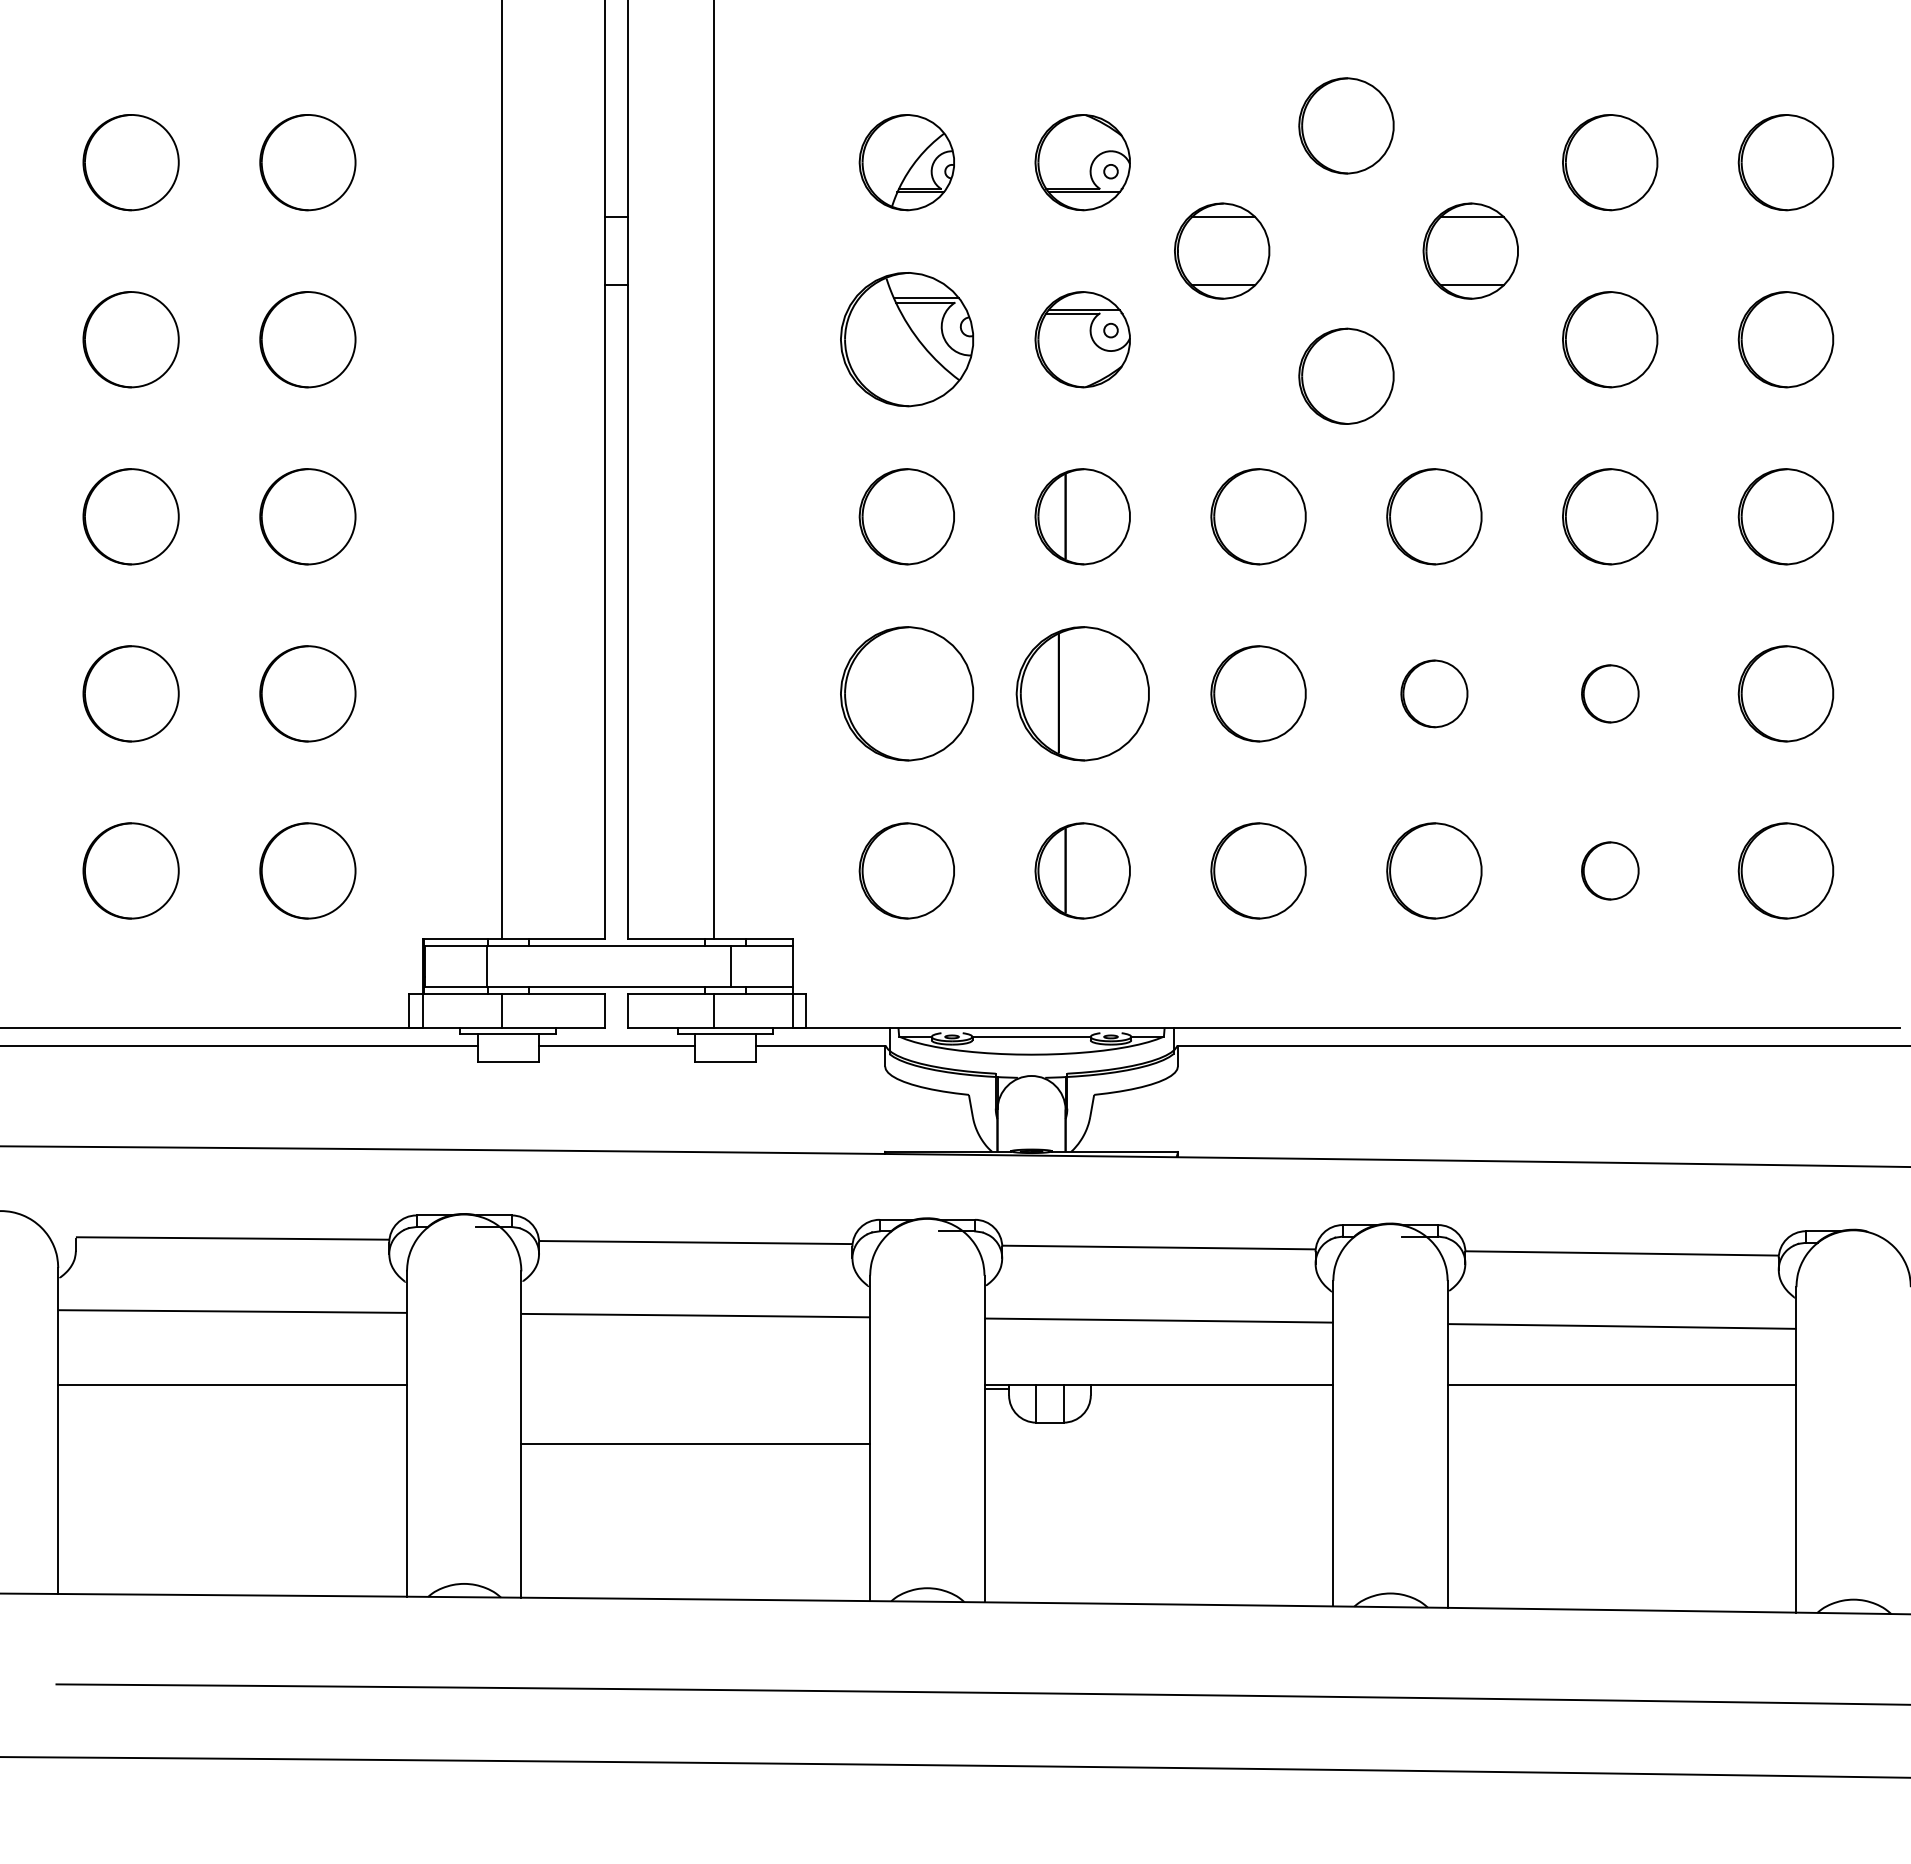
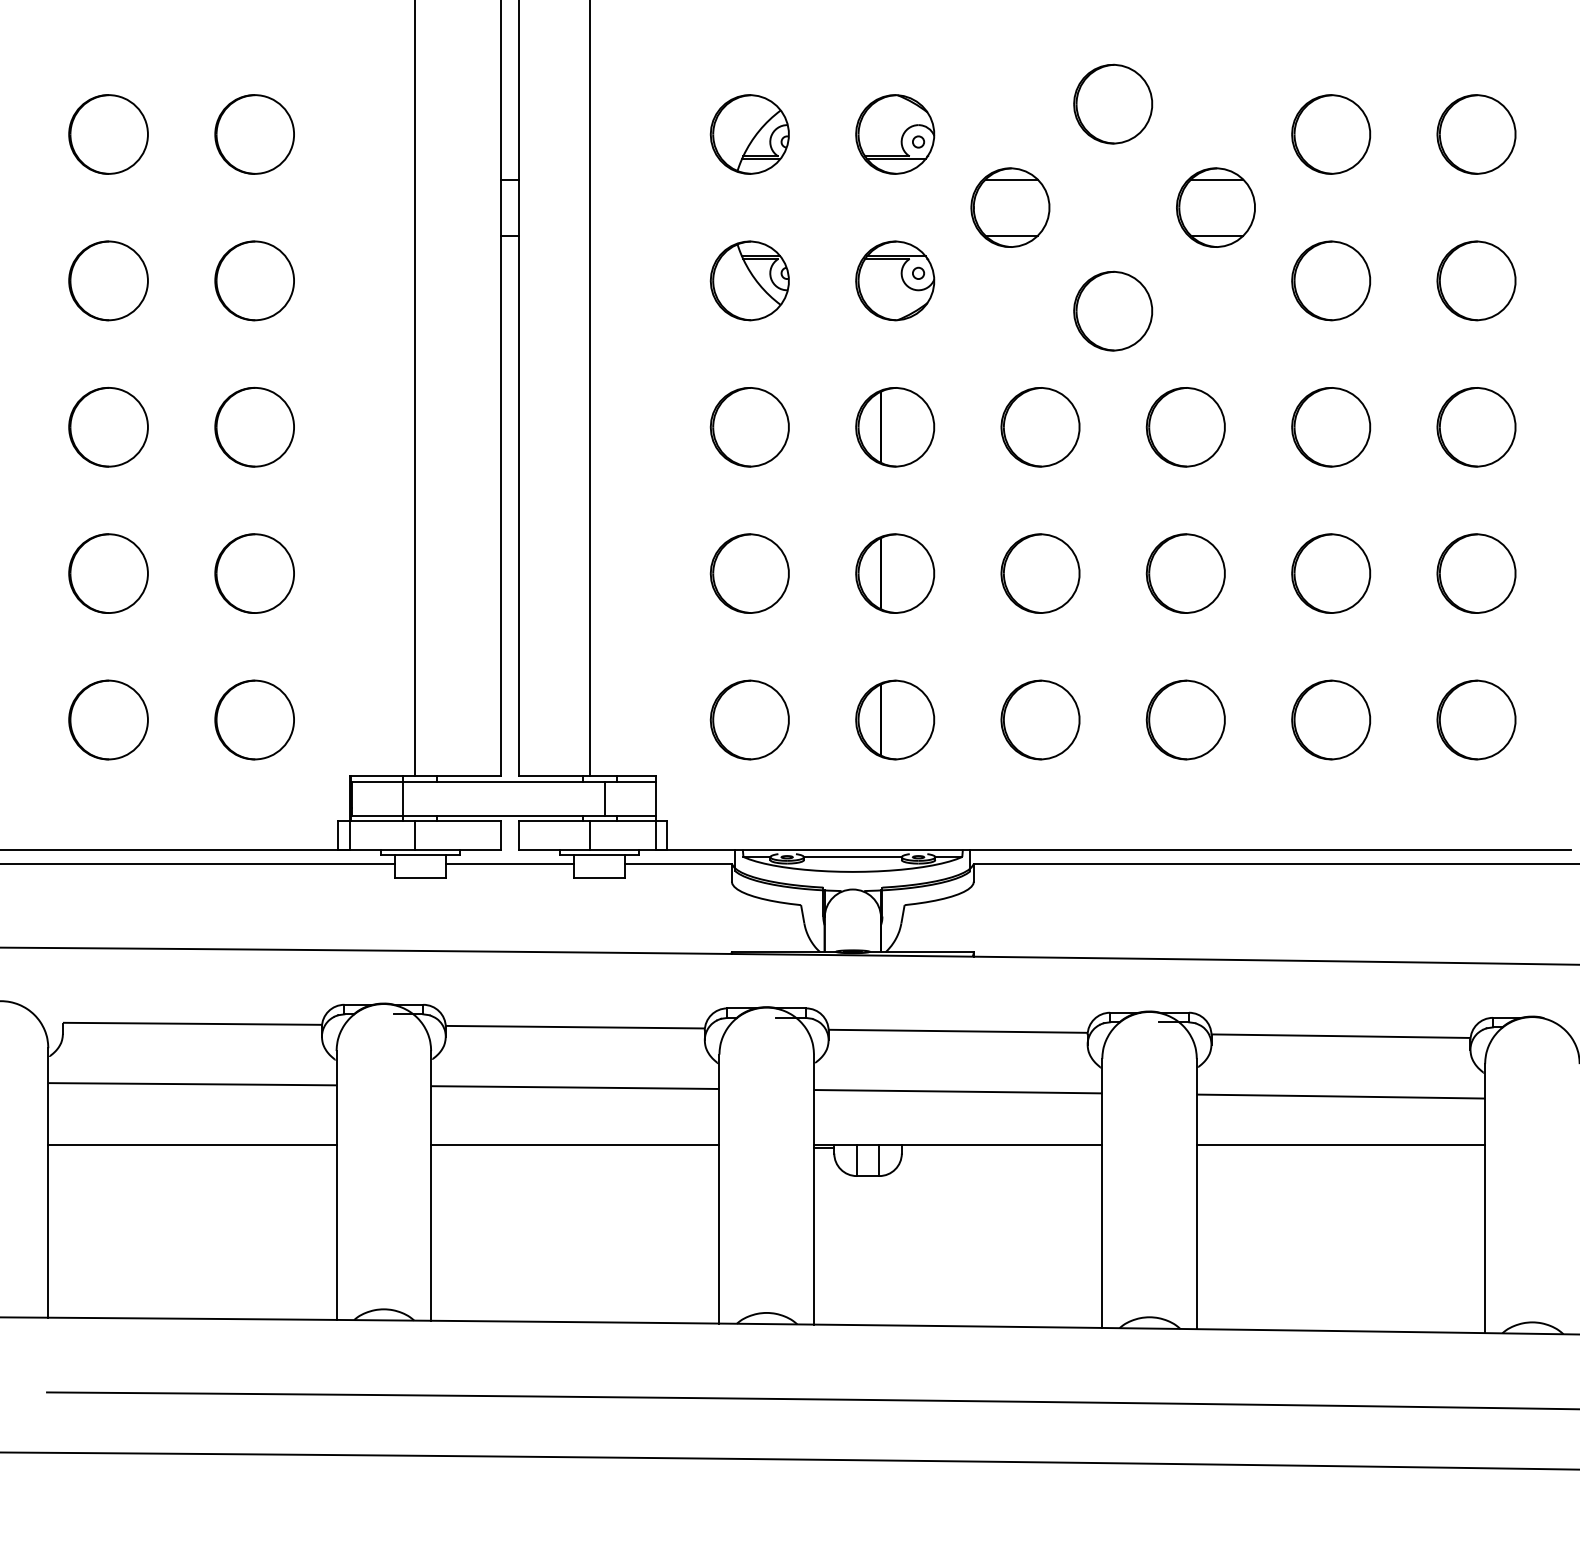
part: (906, 339) -> (749, 280), size x0.71
part: (906, 693) -> (749, 573), size x0.71
part: (1082, 693) -> (894, 573), size x0.71
part: (1434, 693) -> (1185, 573), size x1.43
part: (1610, 693) -> (1331, 573), size x1.67
part: (1610, 870) -> (1331, 719), size x1.67
line: (695, 1444) -> (575, 1145), moved

